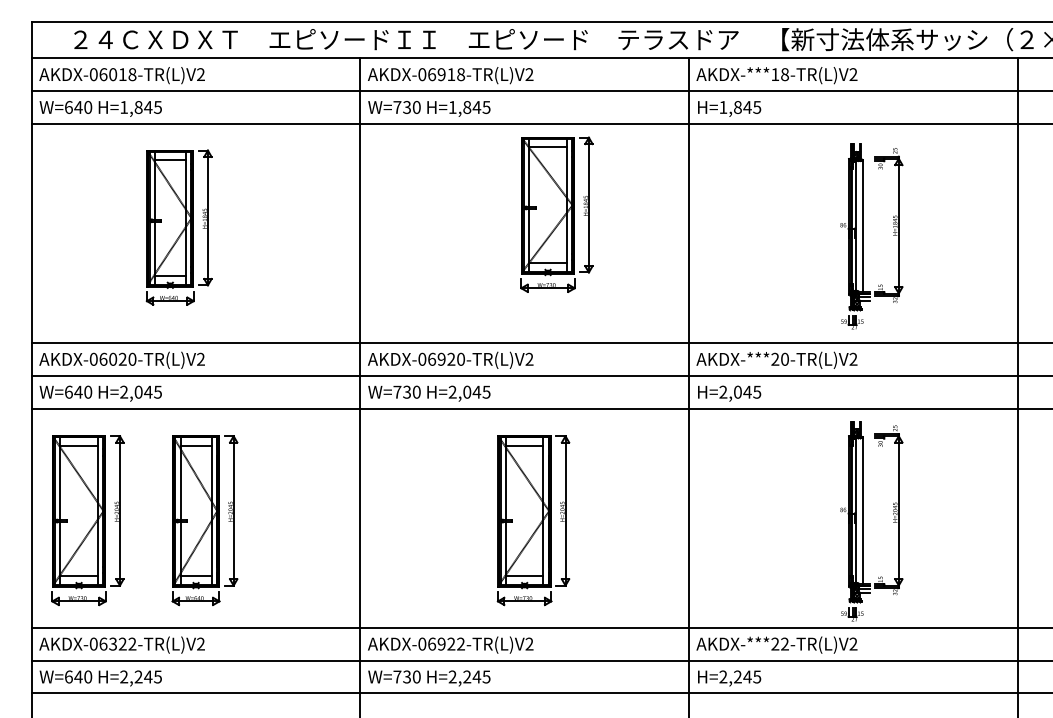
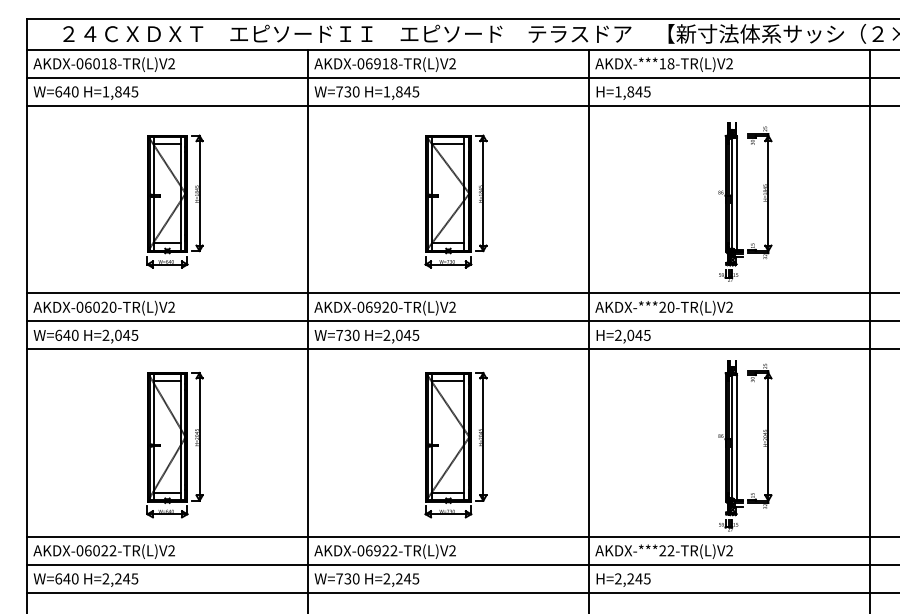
part: (556, 214) -> (455, 201), moved
part: (178, 227) -> (174, 201), moved
part: (87, 519) -> (74, 444), removed
text: (113, 643) -> (96, 550), AKDX-06322-TR(L)V2 -> AKDX-06022-TR(L)V2

